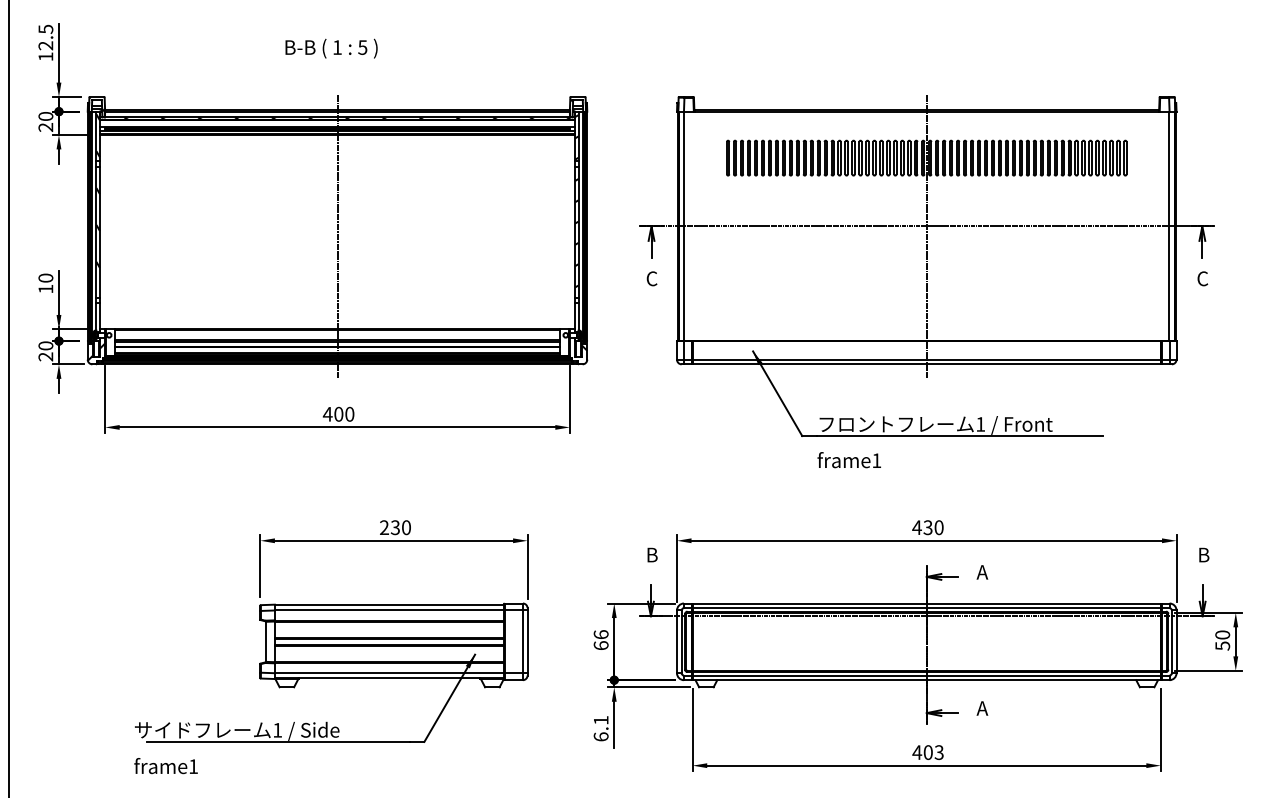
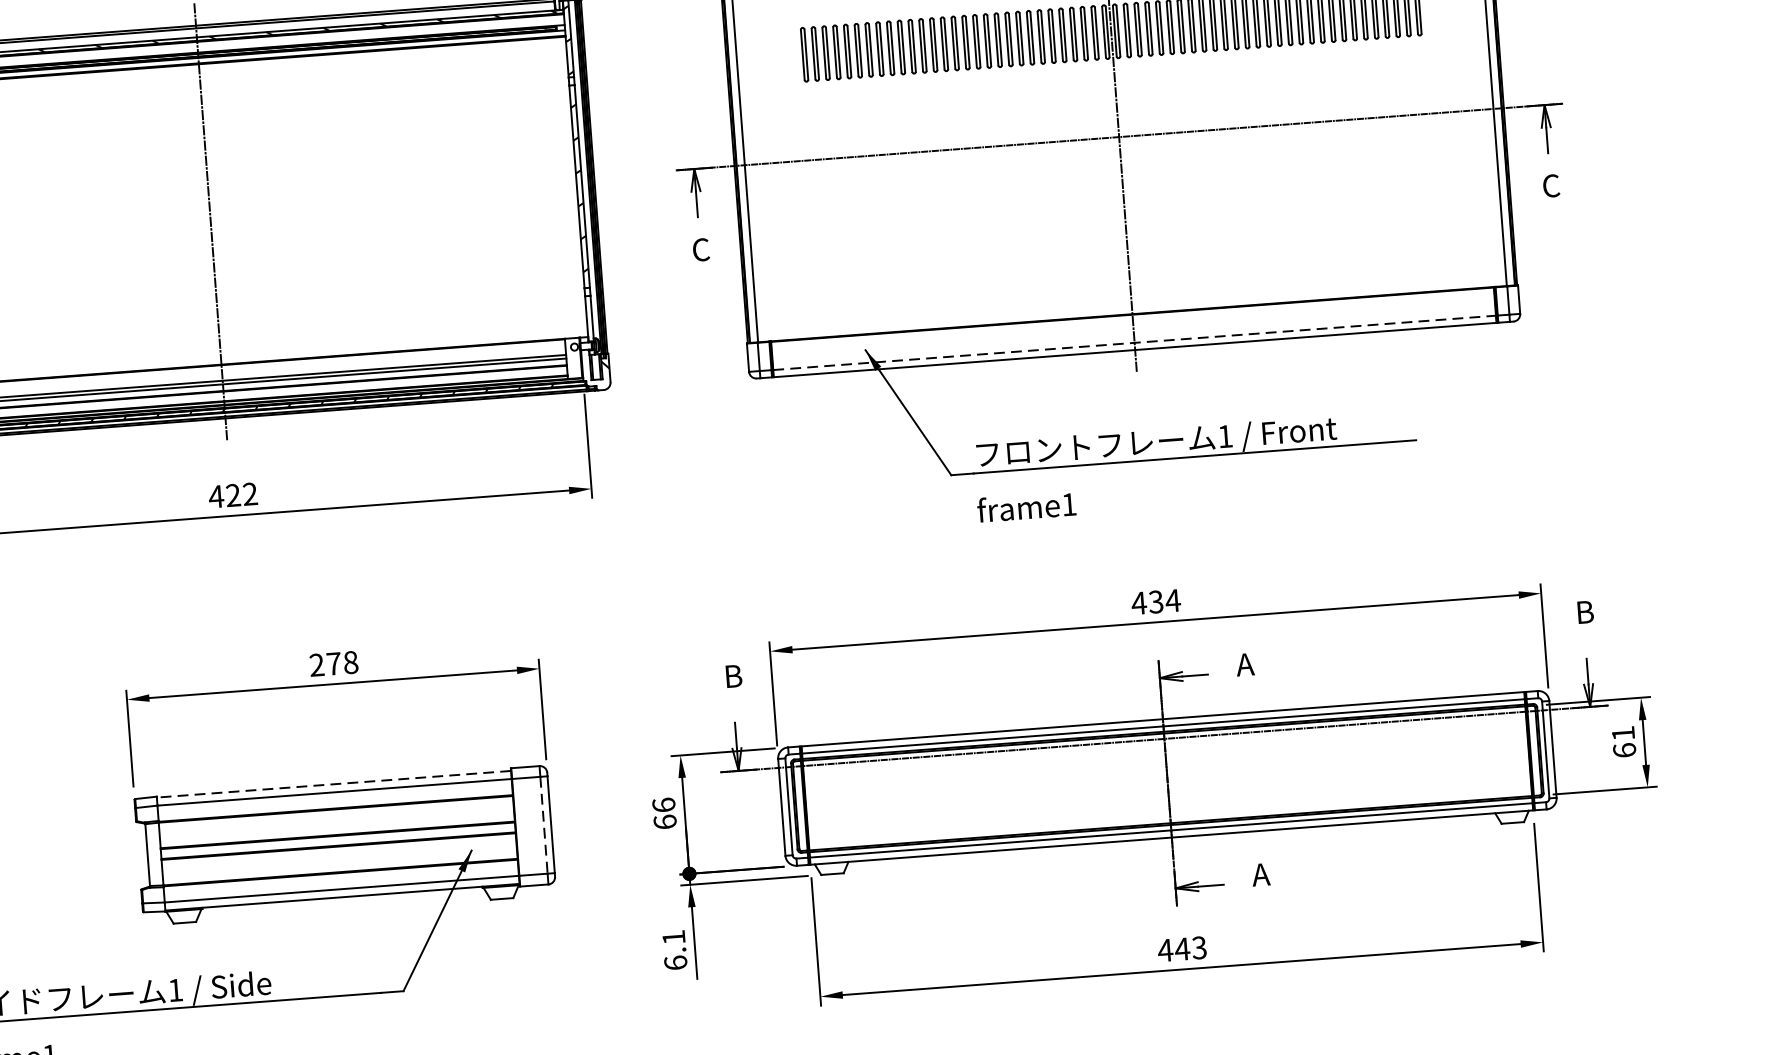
line: (927, 359) -> (1135, 342), solid -> dashed
text: (344, 414) -> (242, 495), 400 -> 422
text: (400, 527) -> (341, 662), 230 -> 278
text: (938, 527) -> (1172, 600), 430 -> 434
line: (389, 605) -> (333, 784), solid -> dashed
text: (1222, 640) -> (1623, 742), 50 -> 61
line: (522, 642) -> (543, 826), solid -> dashed
text: (928, 752) -> (1182, 949), 403 -> 443

